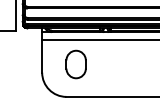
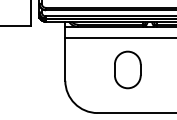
part: (75, 64) -> (126, 69), moved

